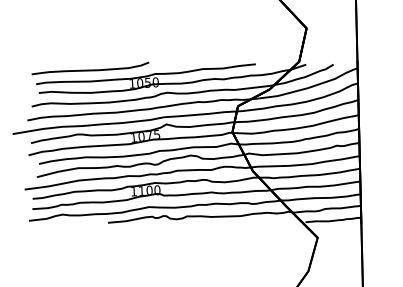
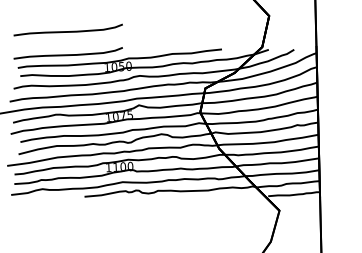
part: (90, 43) -> (68, 30), added

